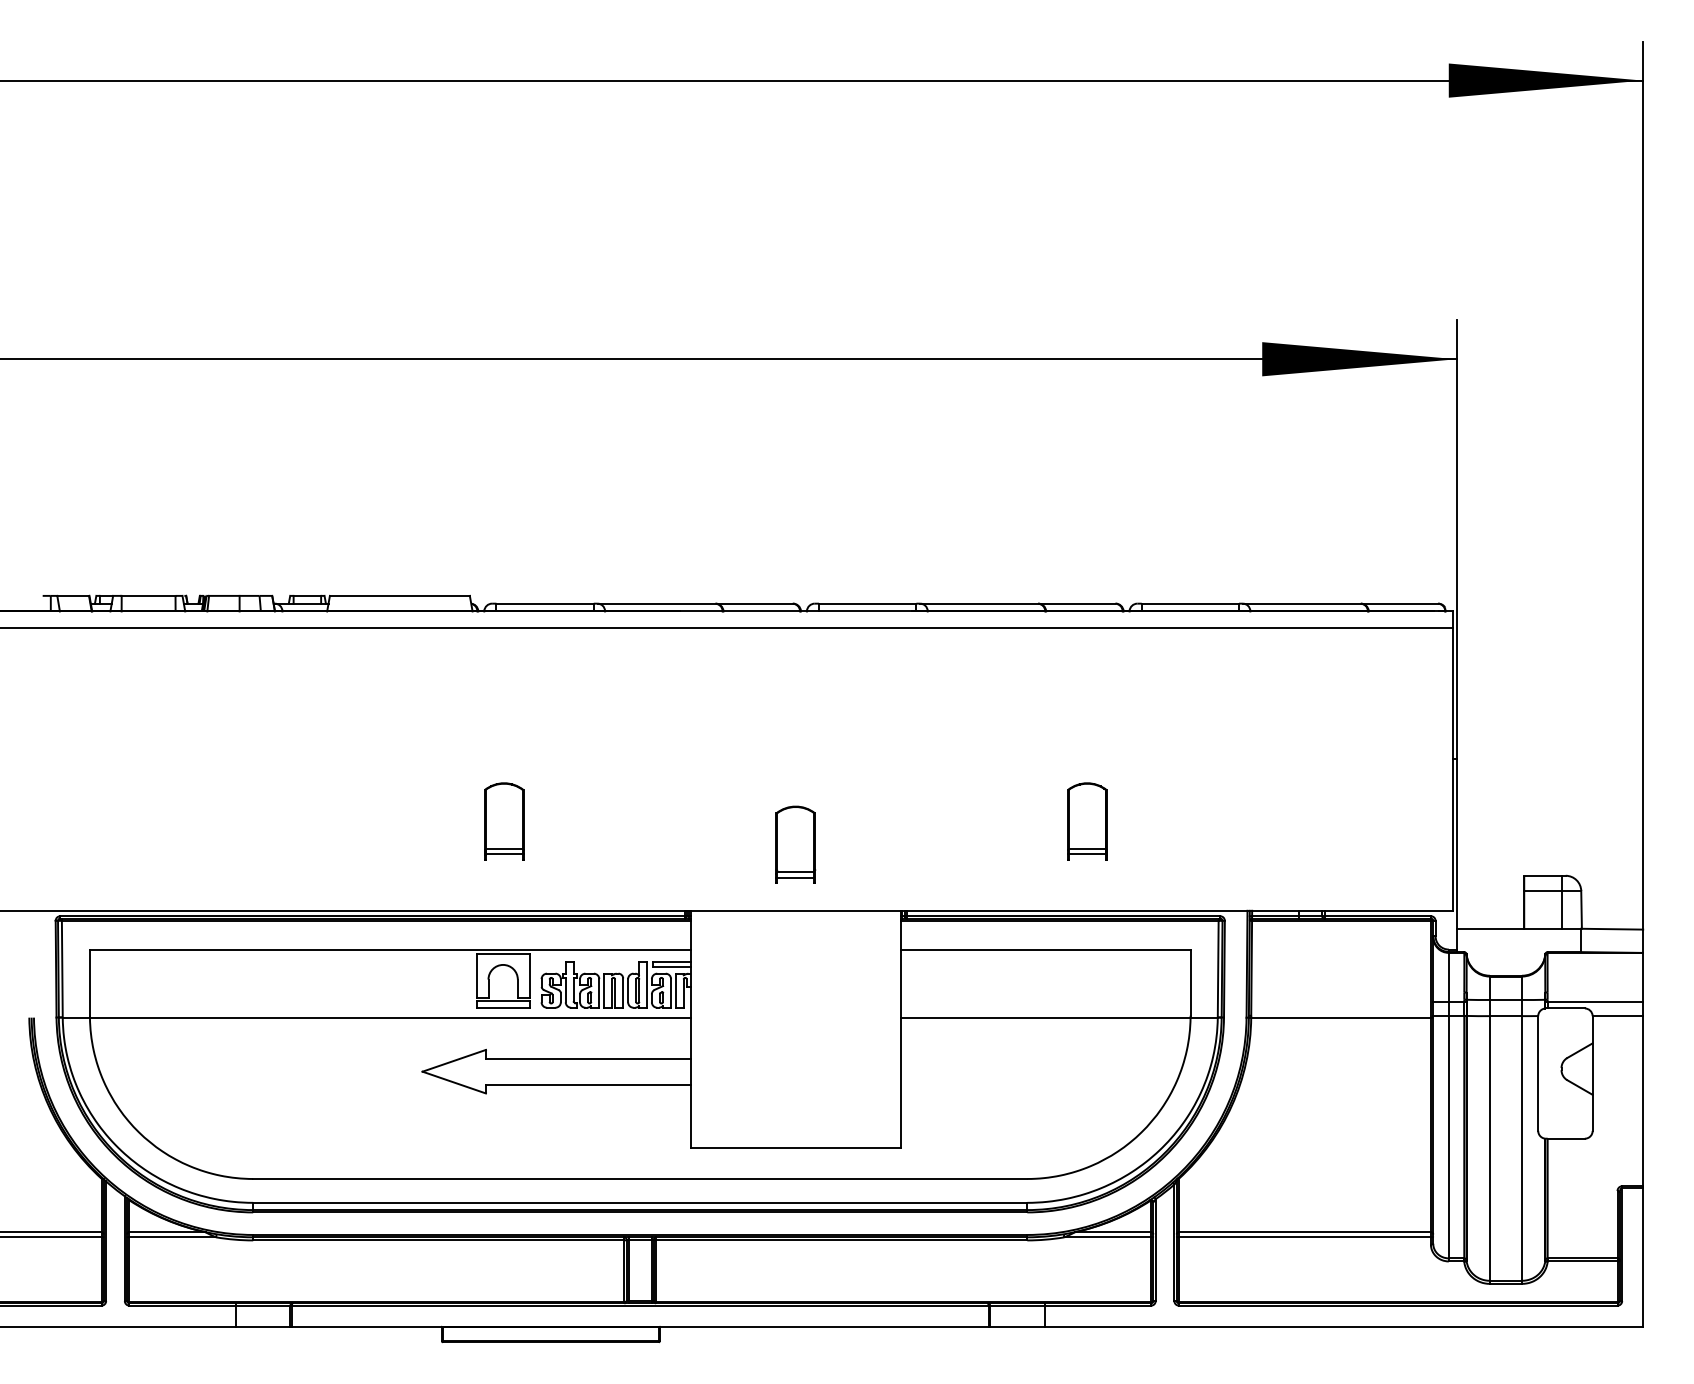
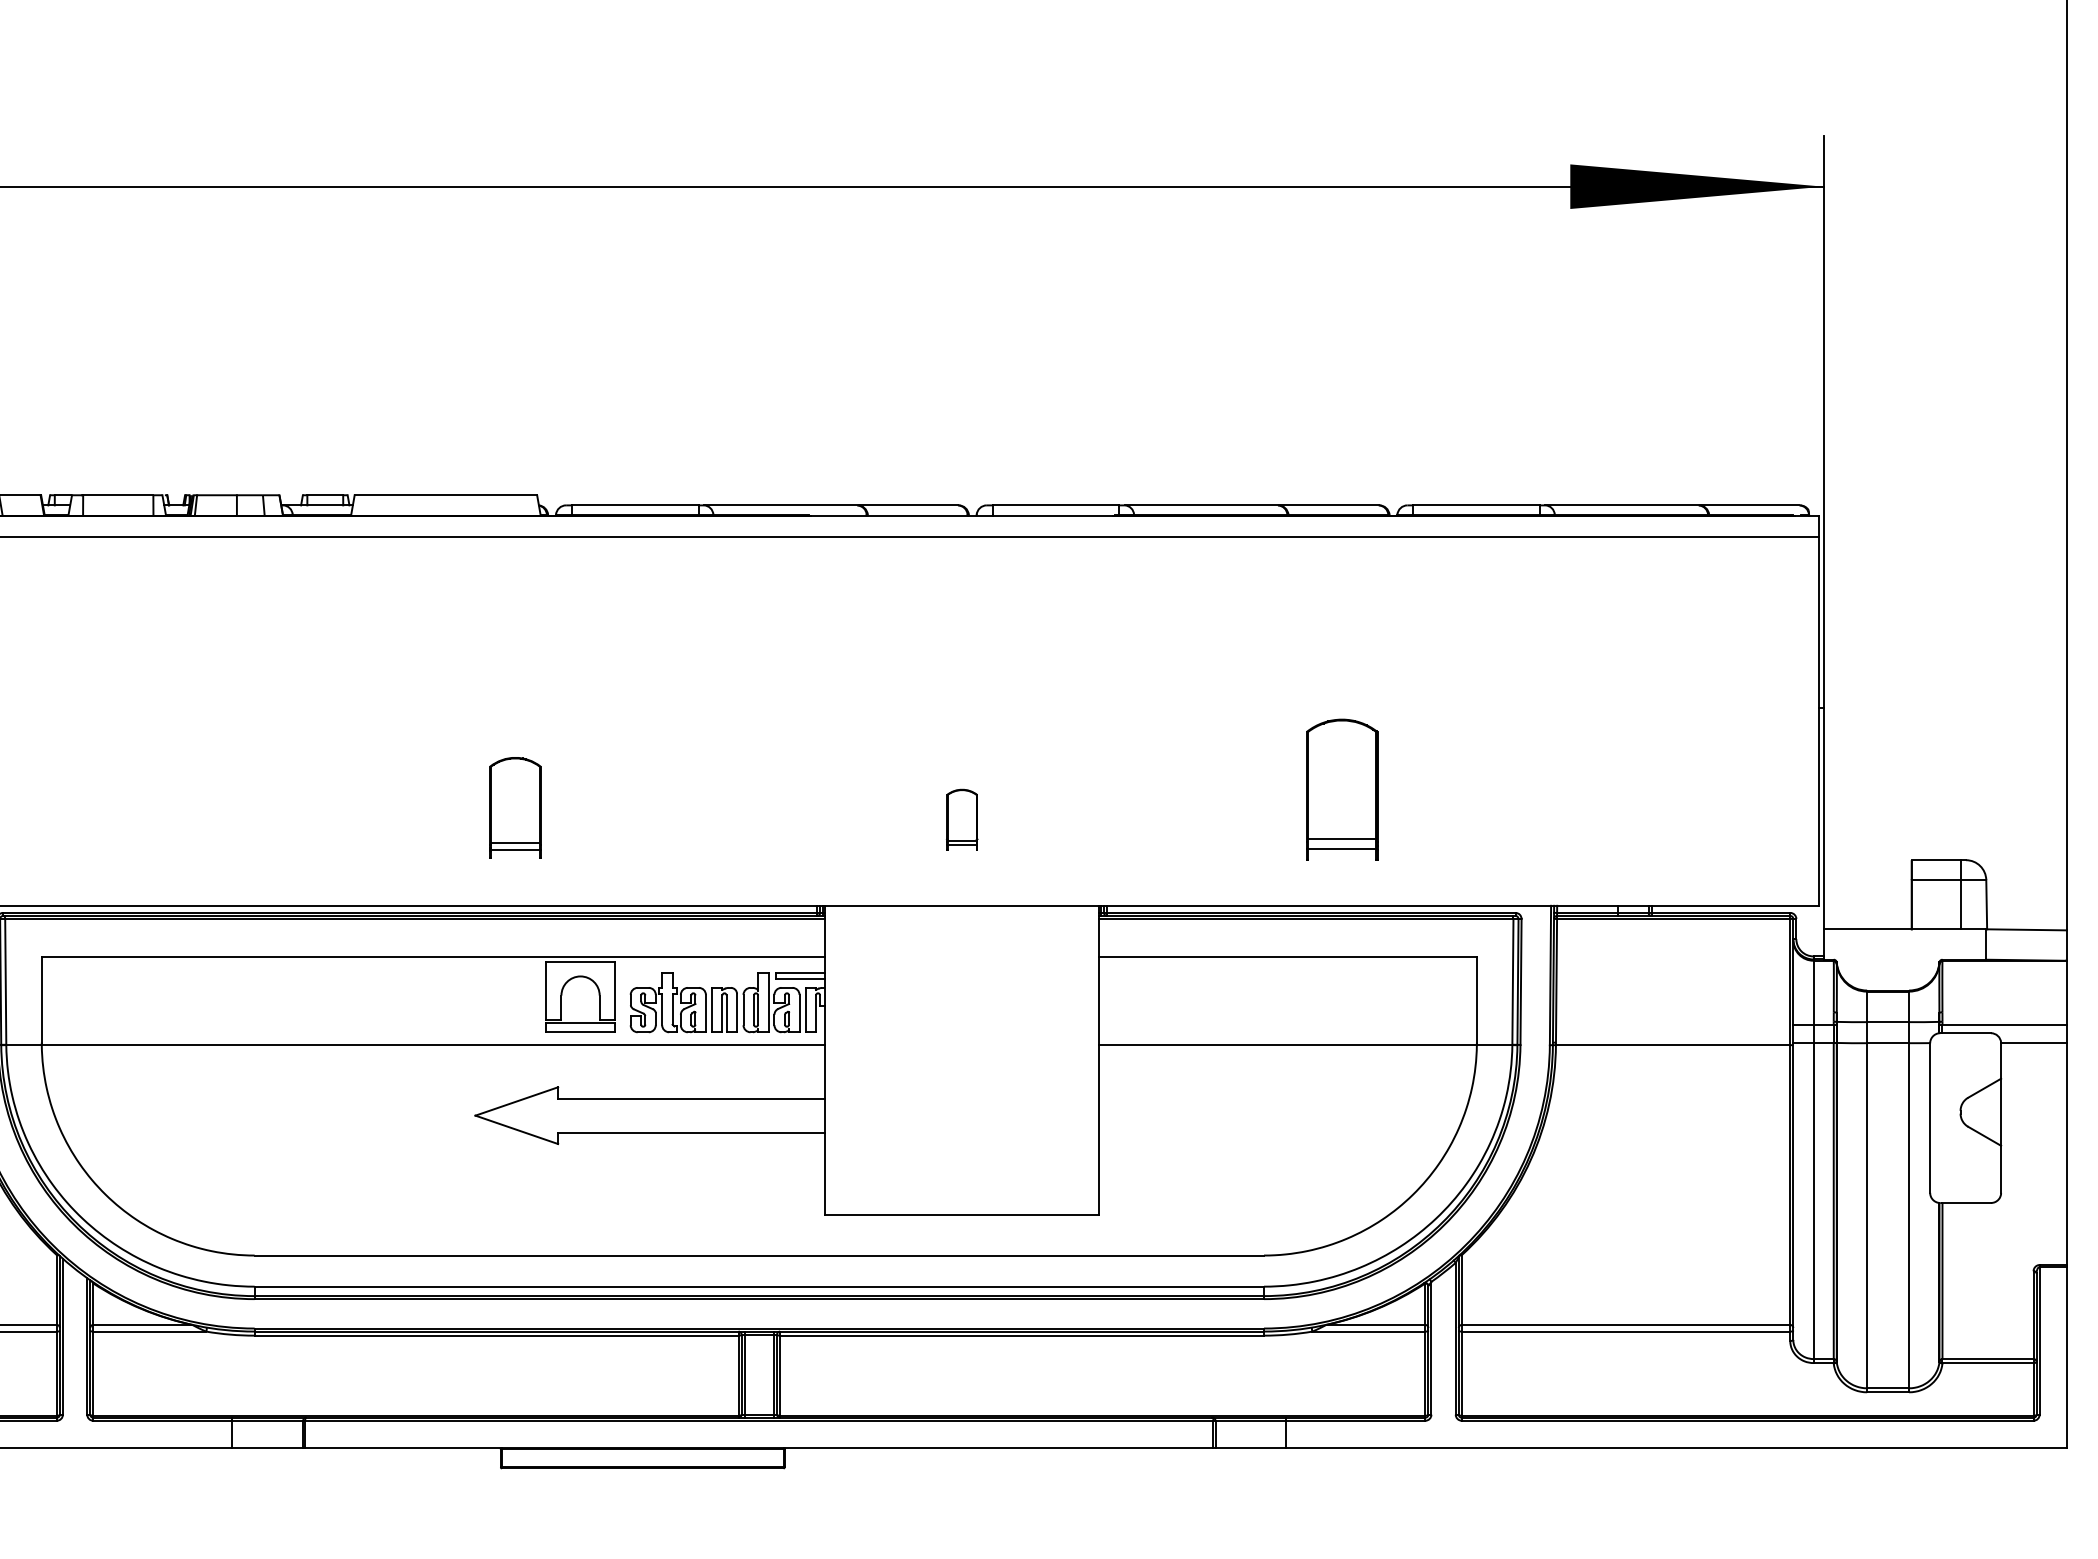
part: (504, 821) -> (515, 807), moved
part: (1087, 821) -> (1342, 789), size x1.4
part: (795, 844) -> (961, 819), size x0.6

